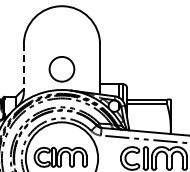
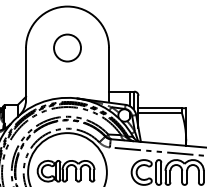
line: (23, 68) -> (25, 74), dashed -> solid
circle: (61, 69) -> (66, 48), moved

